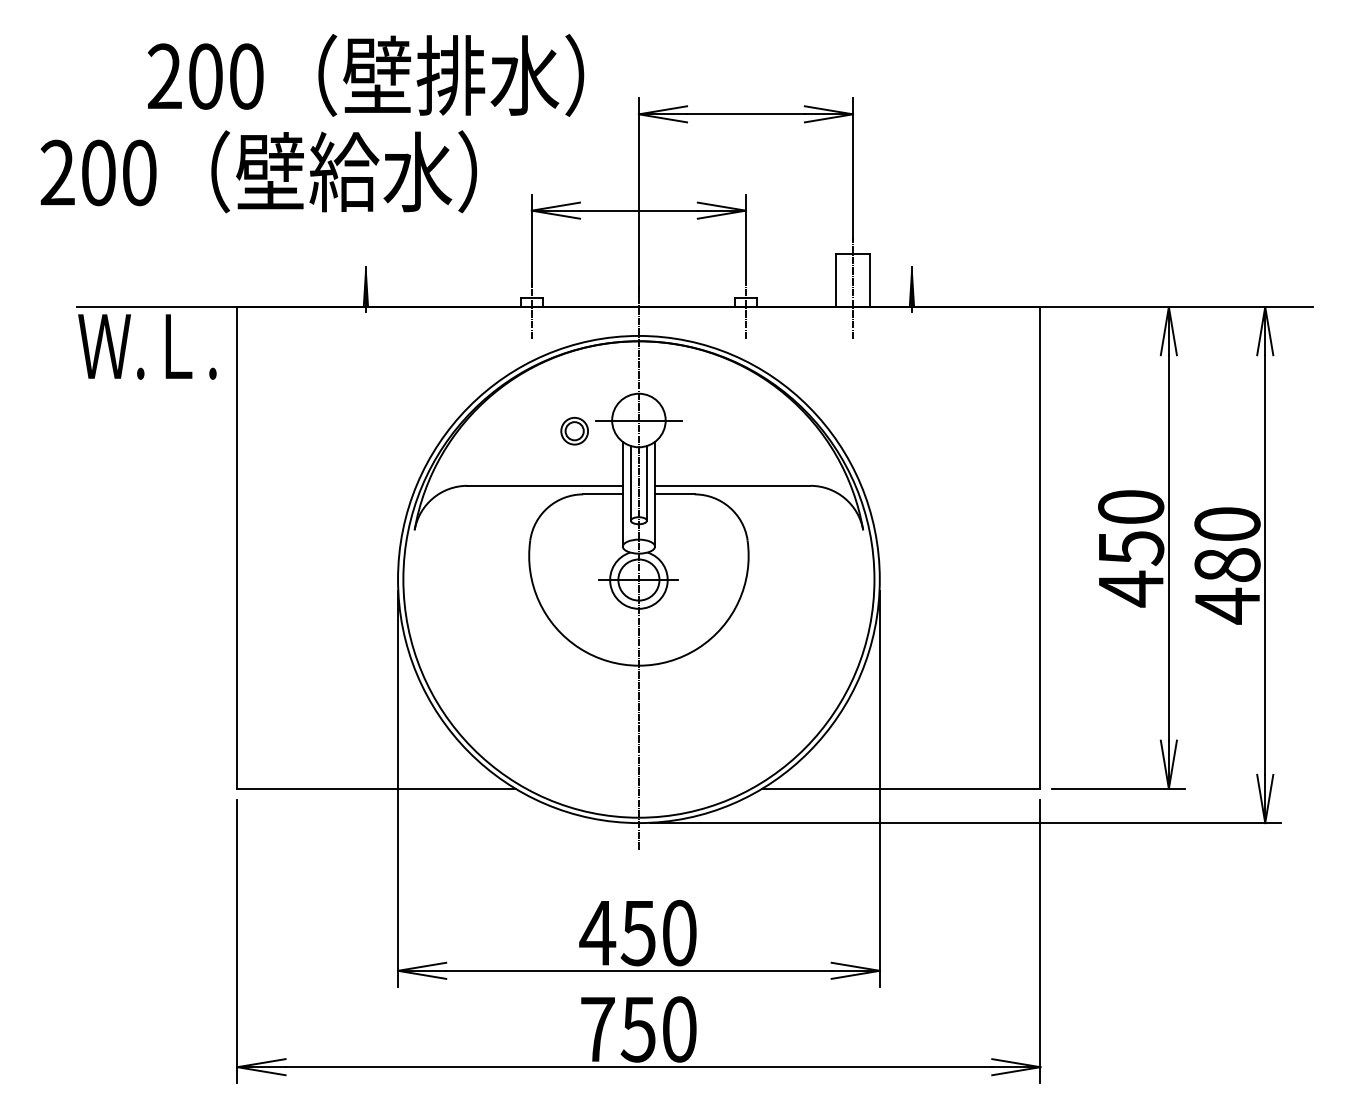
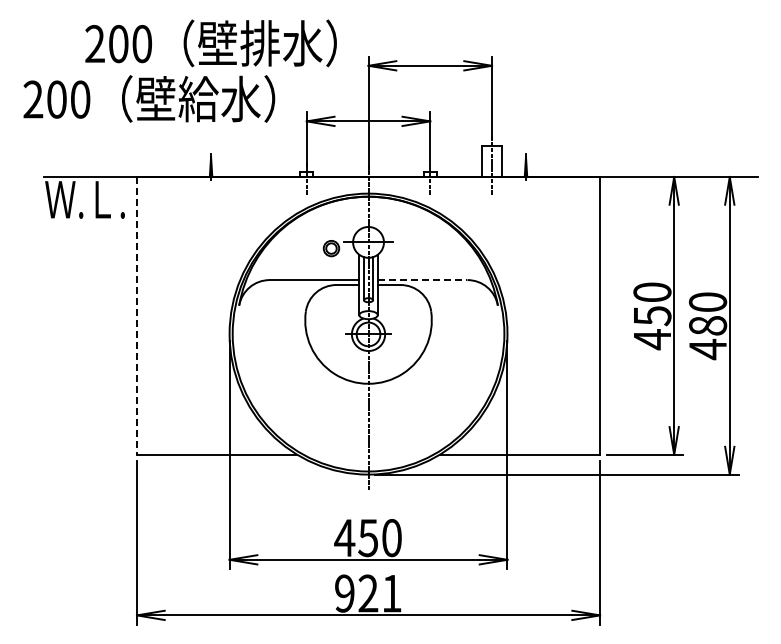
line: (732, 486) -> (422, 280), solid -> dashed
line: (236, 547) -> (136, 315), solid -> dashed
text: (638, 1029) -> (368, 593), 750 -> 921

